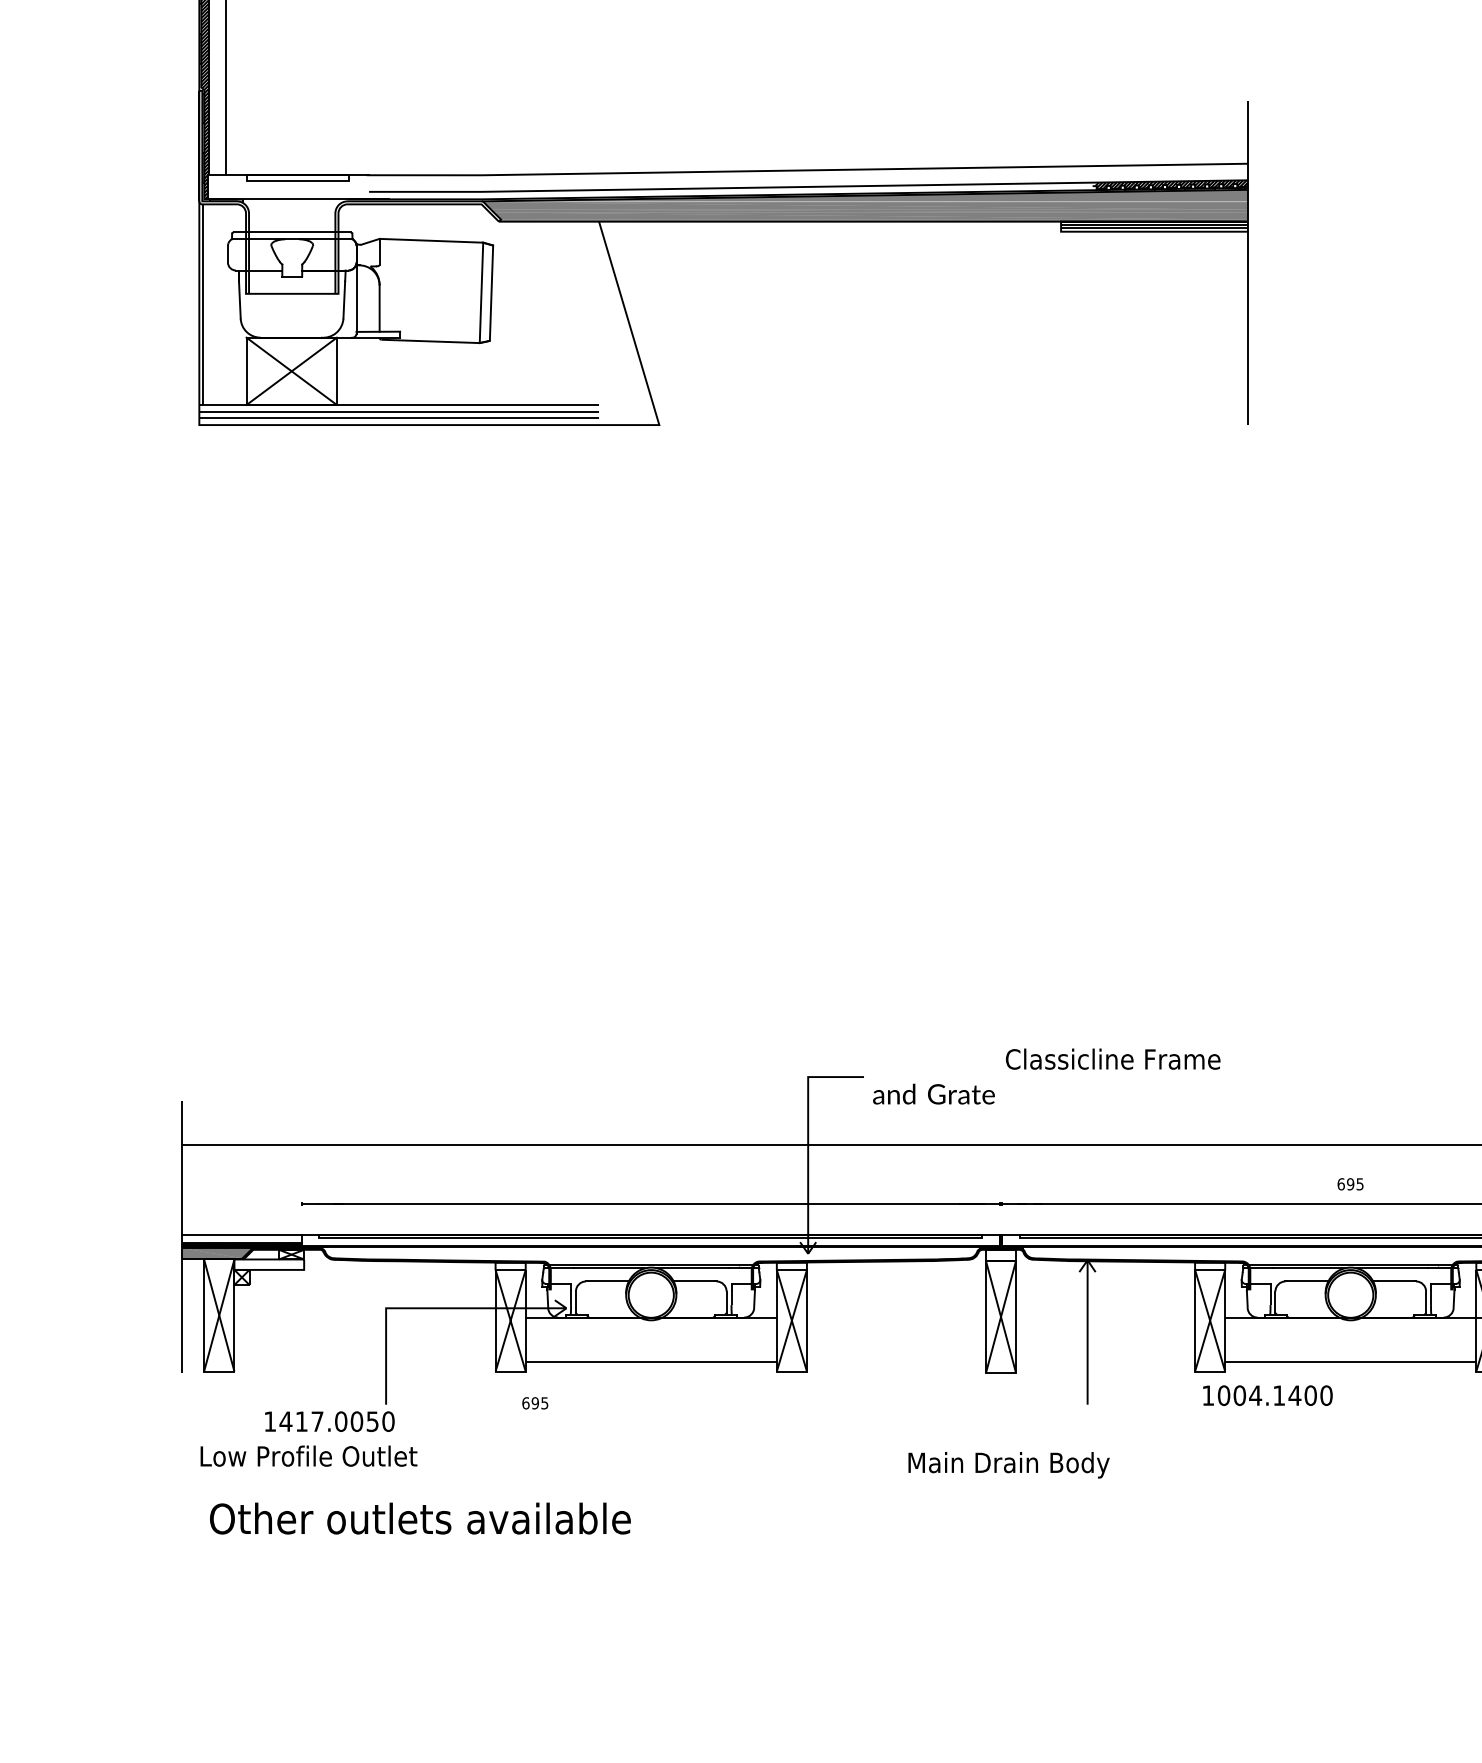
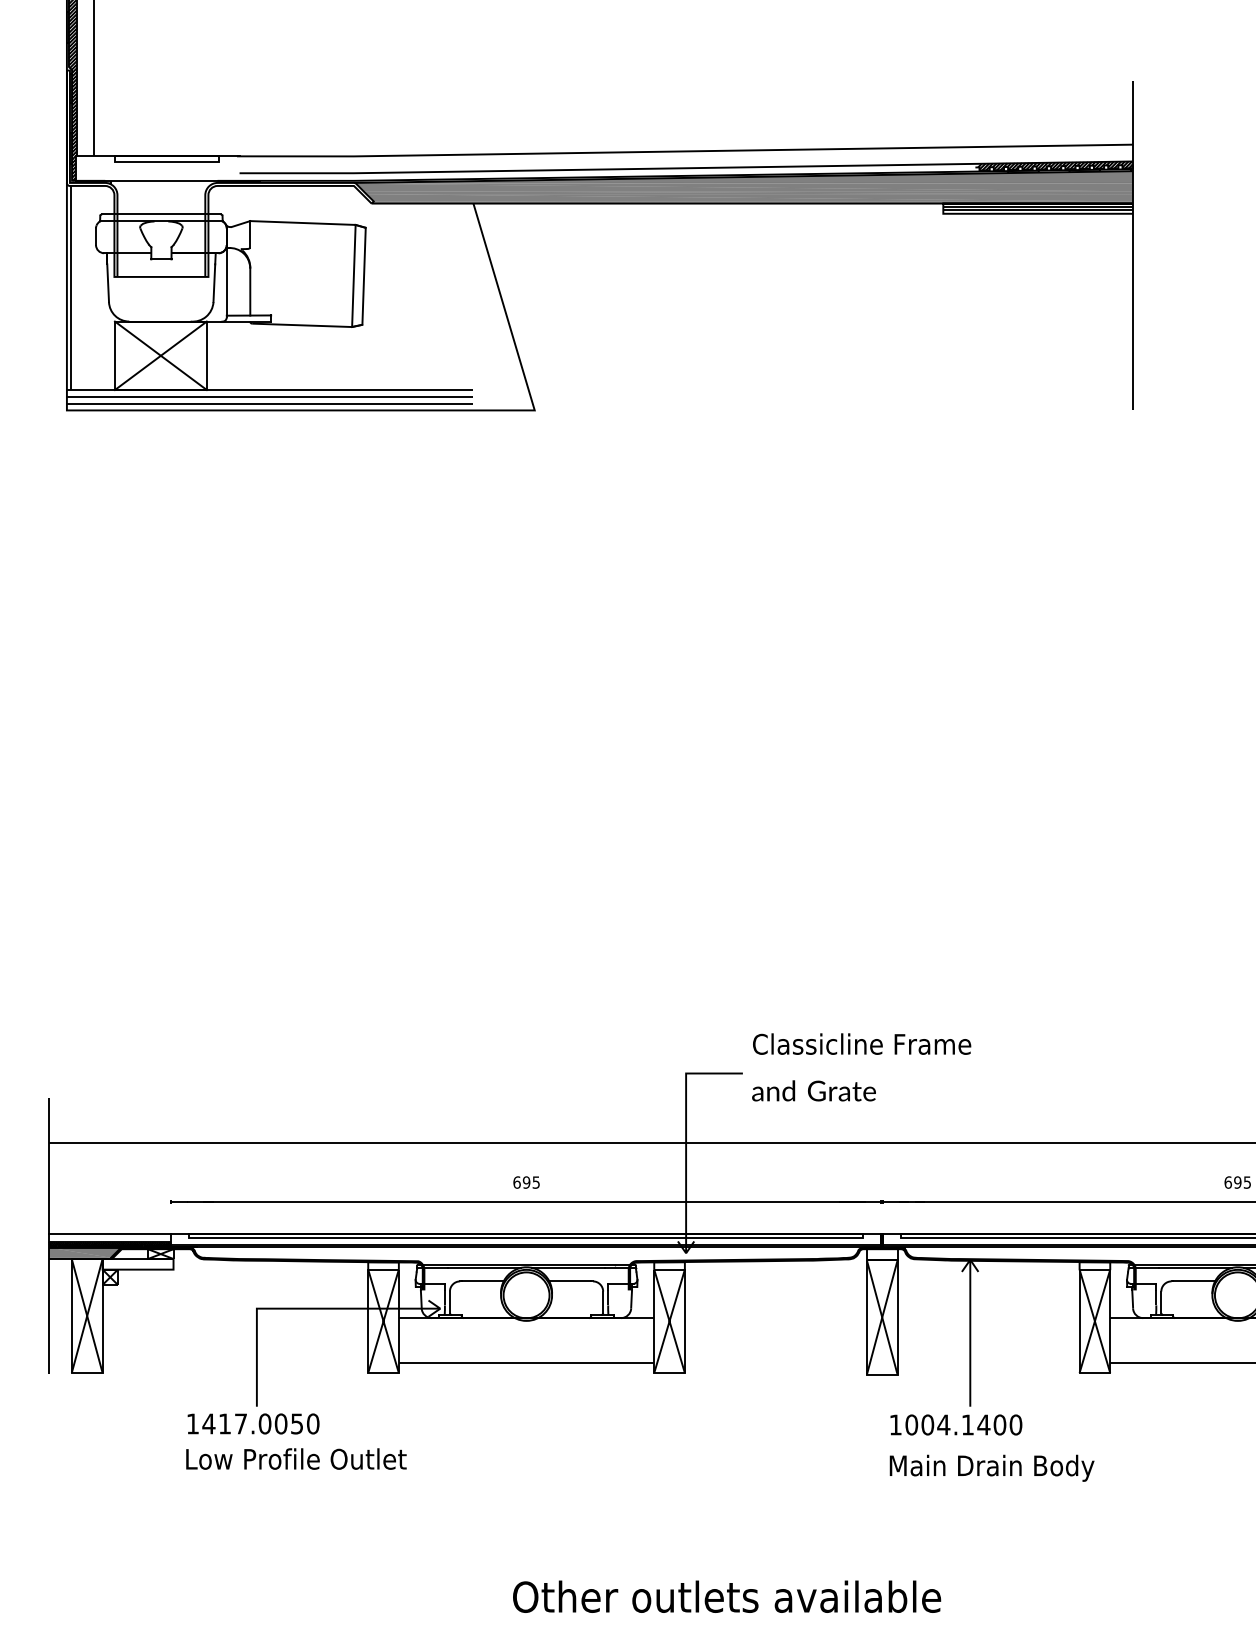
text: (1113, 1058) -> (862, 1043), moved
text: (1267, 1395) -> (955, 1424), moved
text: (535, 1403) -> (526, 1182), moved
text: (329, 1421) -> (253, 1423), moved
text: (308, 1455) -> (295, 1458), moved
text: (1008, 1465) -> (991, 1468), moved
text: (420, 1518) -> (727, 1596), moved

